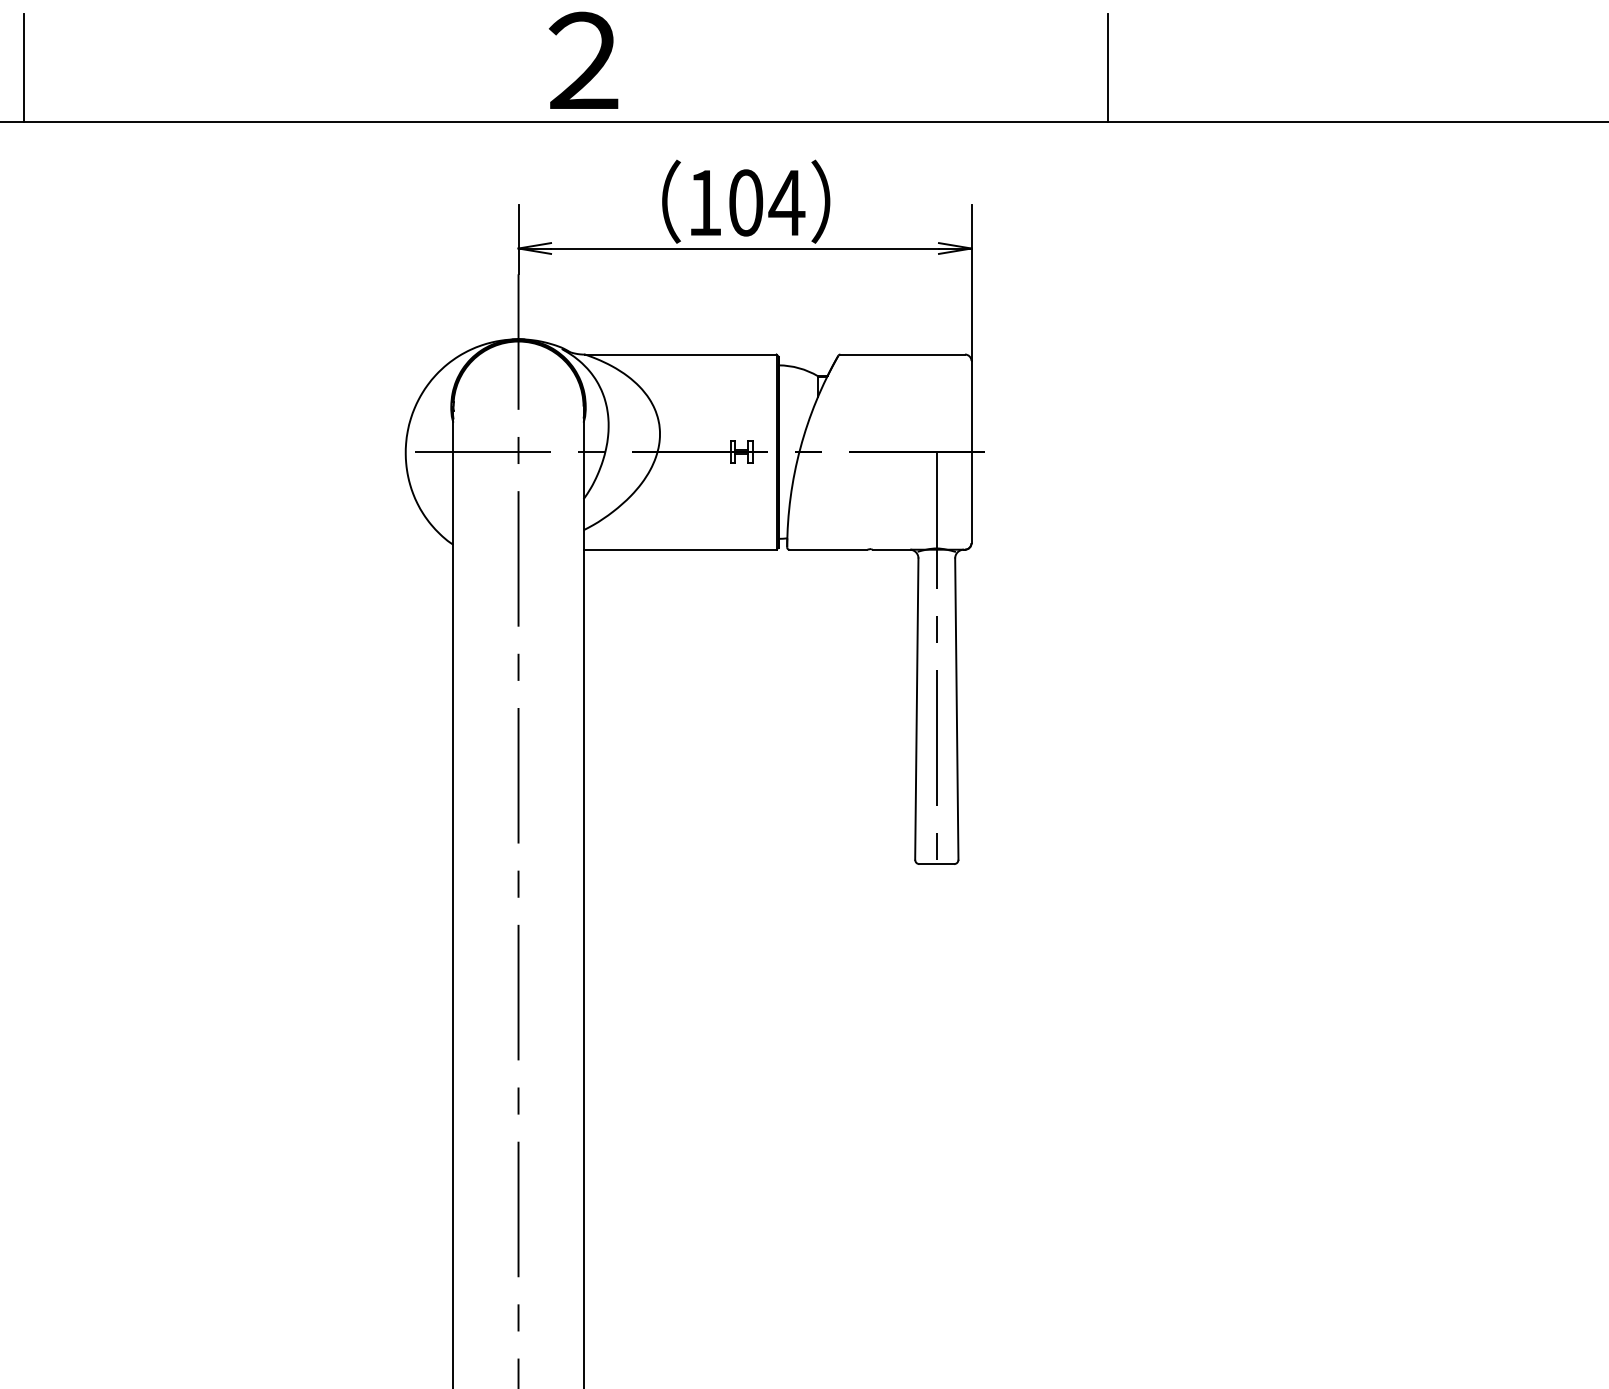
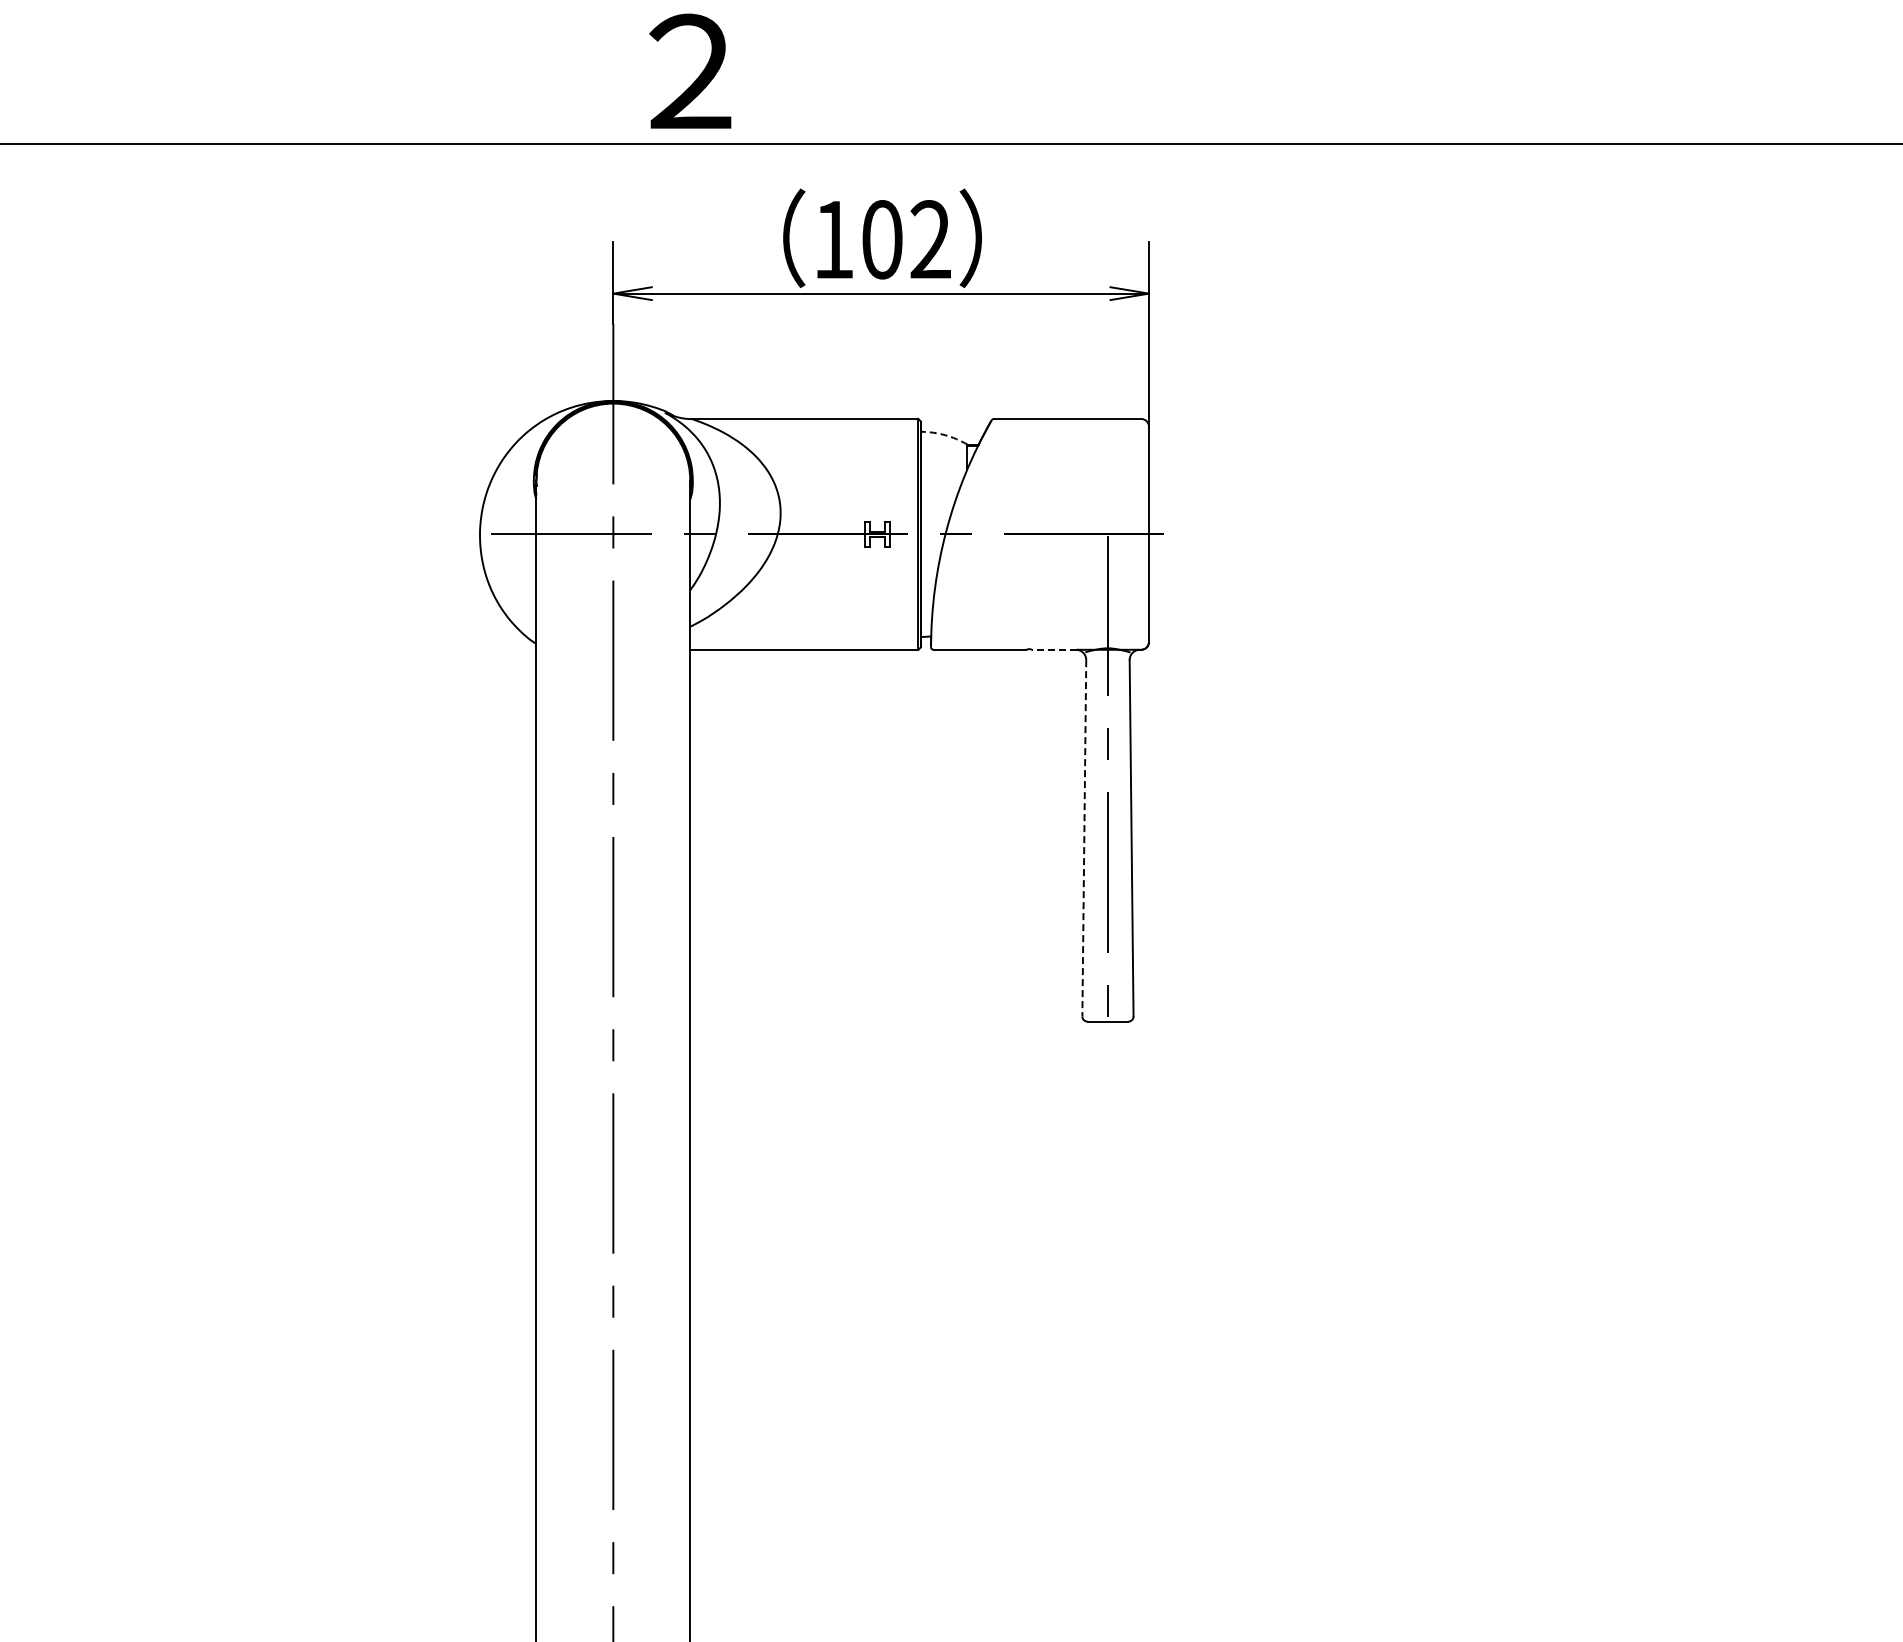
line: (23, 67) -> (28, 79), removed
line: (1108, 67) -> (1310, 79), removed
text: (786, 202) -> (930, 239), 104 -> 102
arc: (799, 368) -> (945, 435), solid -> dashed
line: (891, 549) -> (1054, 649), solid -> dashed
line: (916, 709) -> (1084, 838), solid -> dashed

